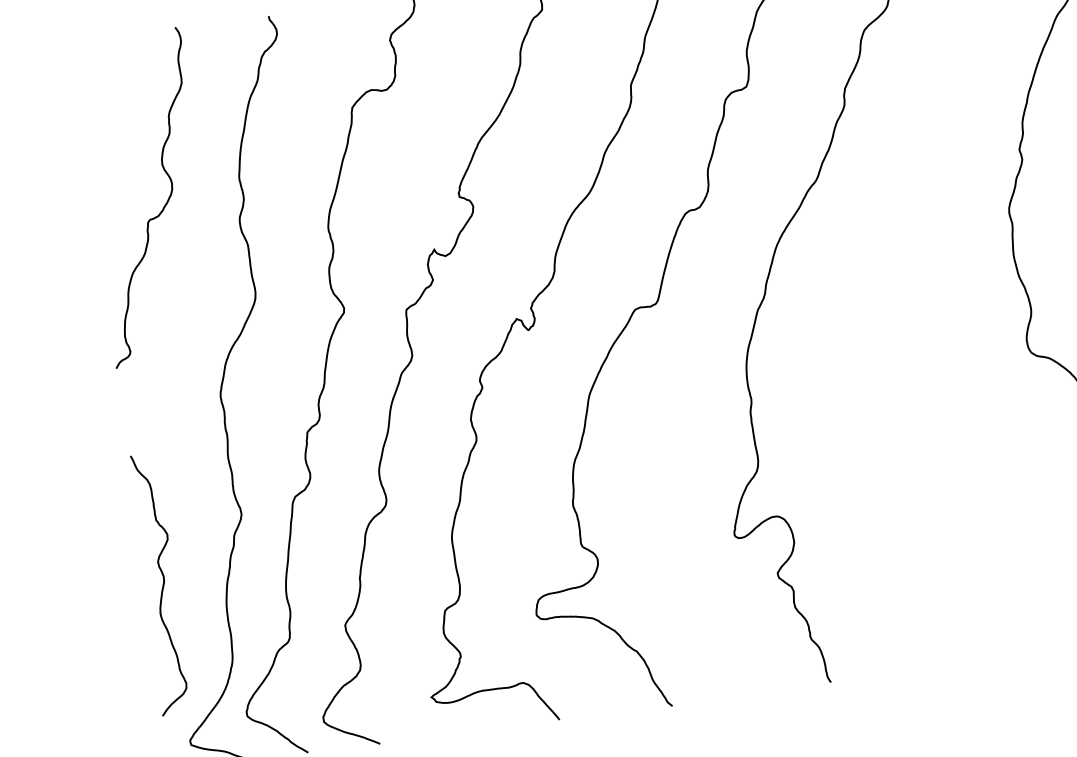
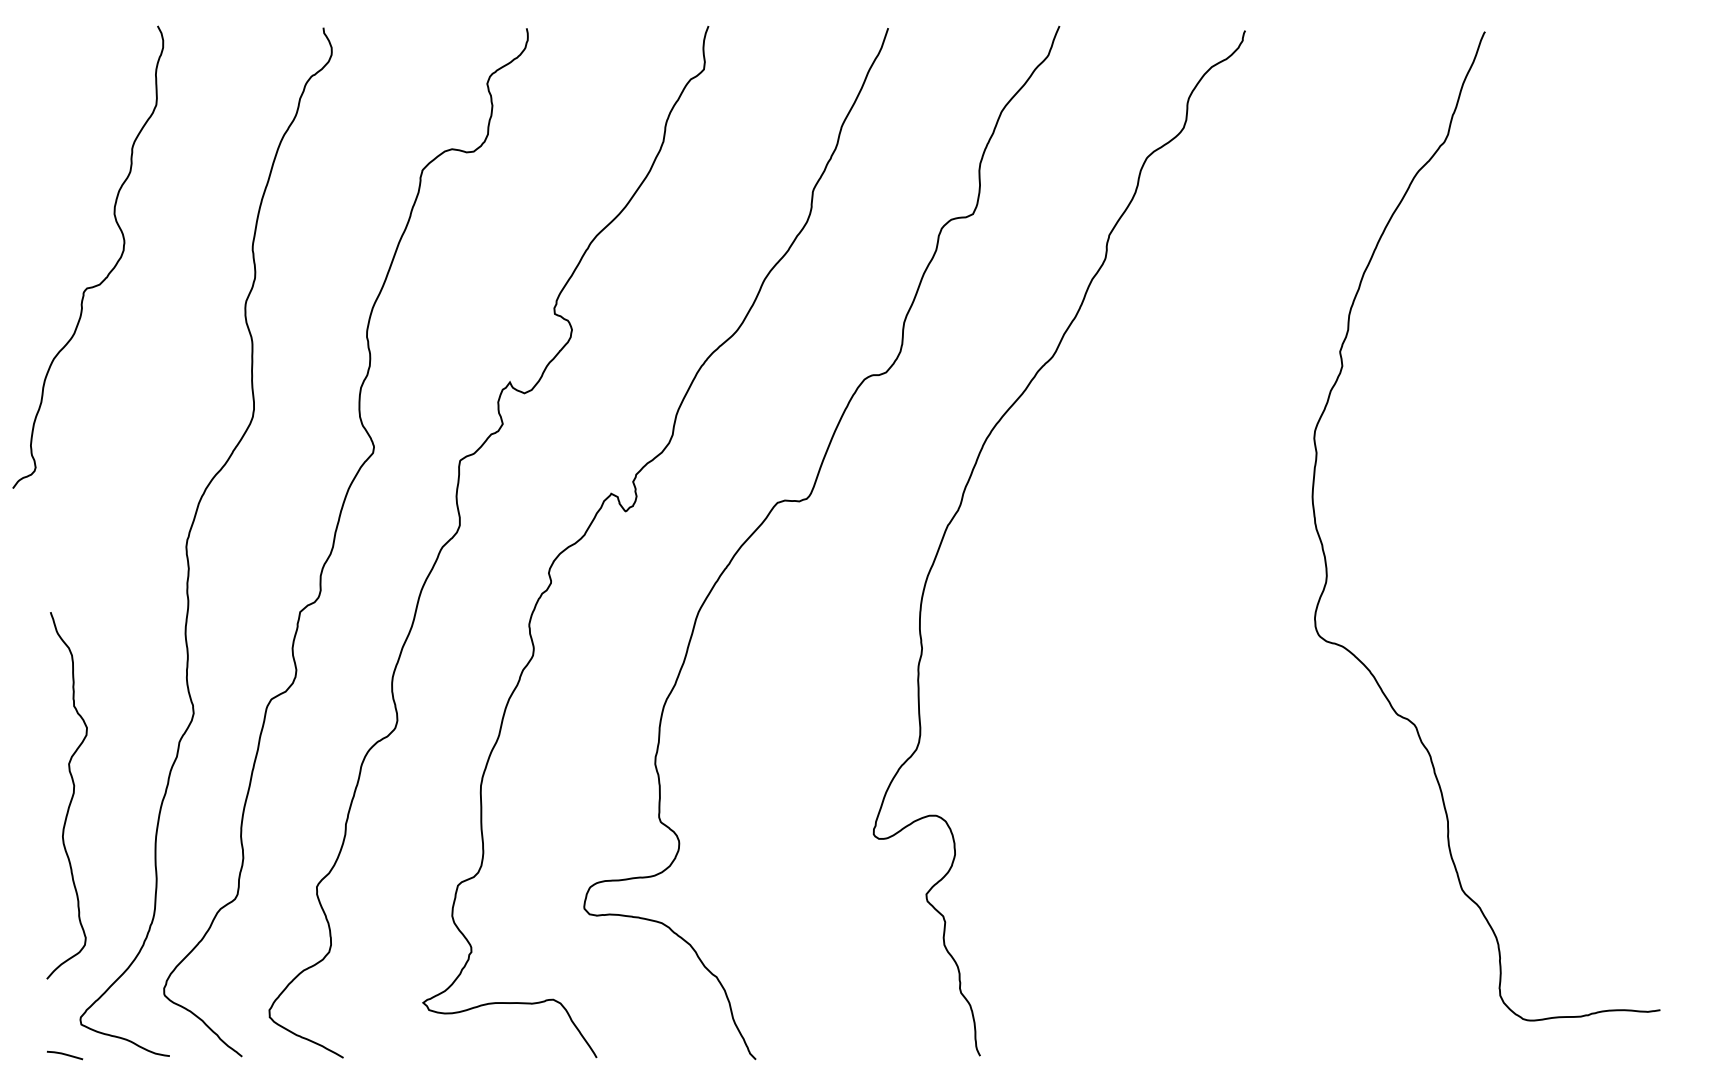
curve: (164, 205) -> (109, 271), moved

